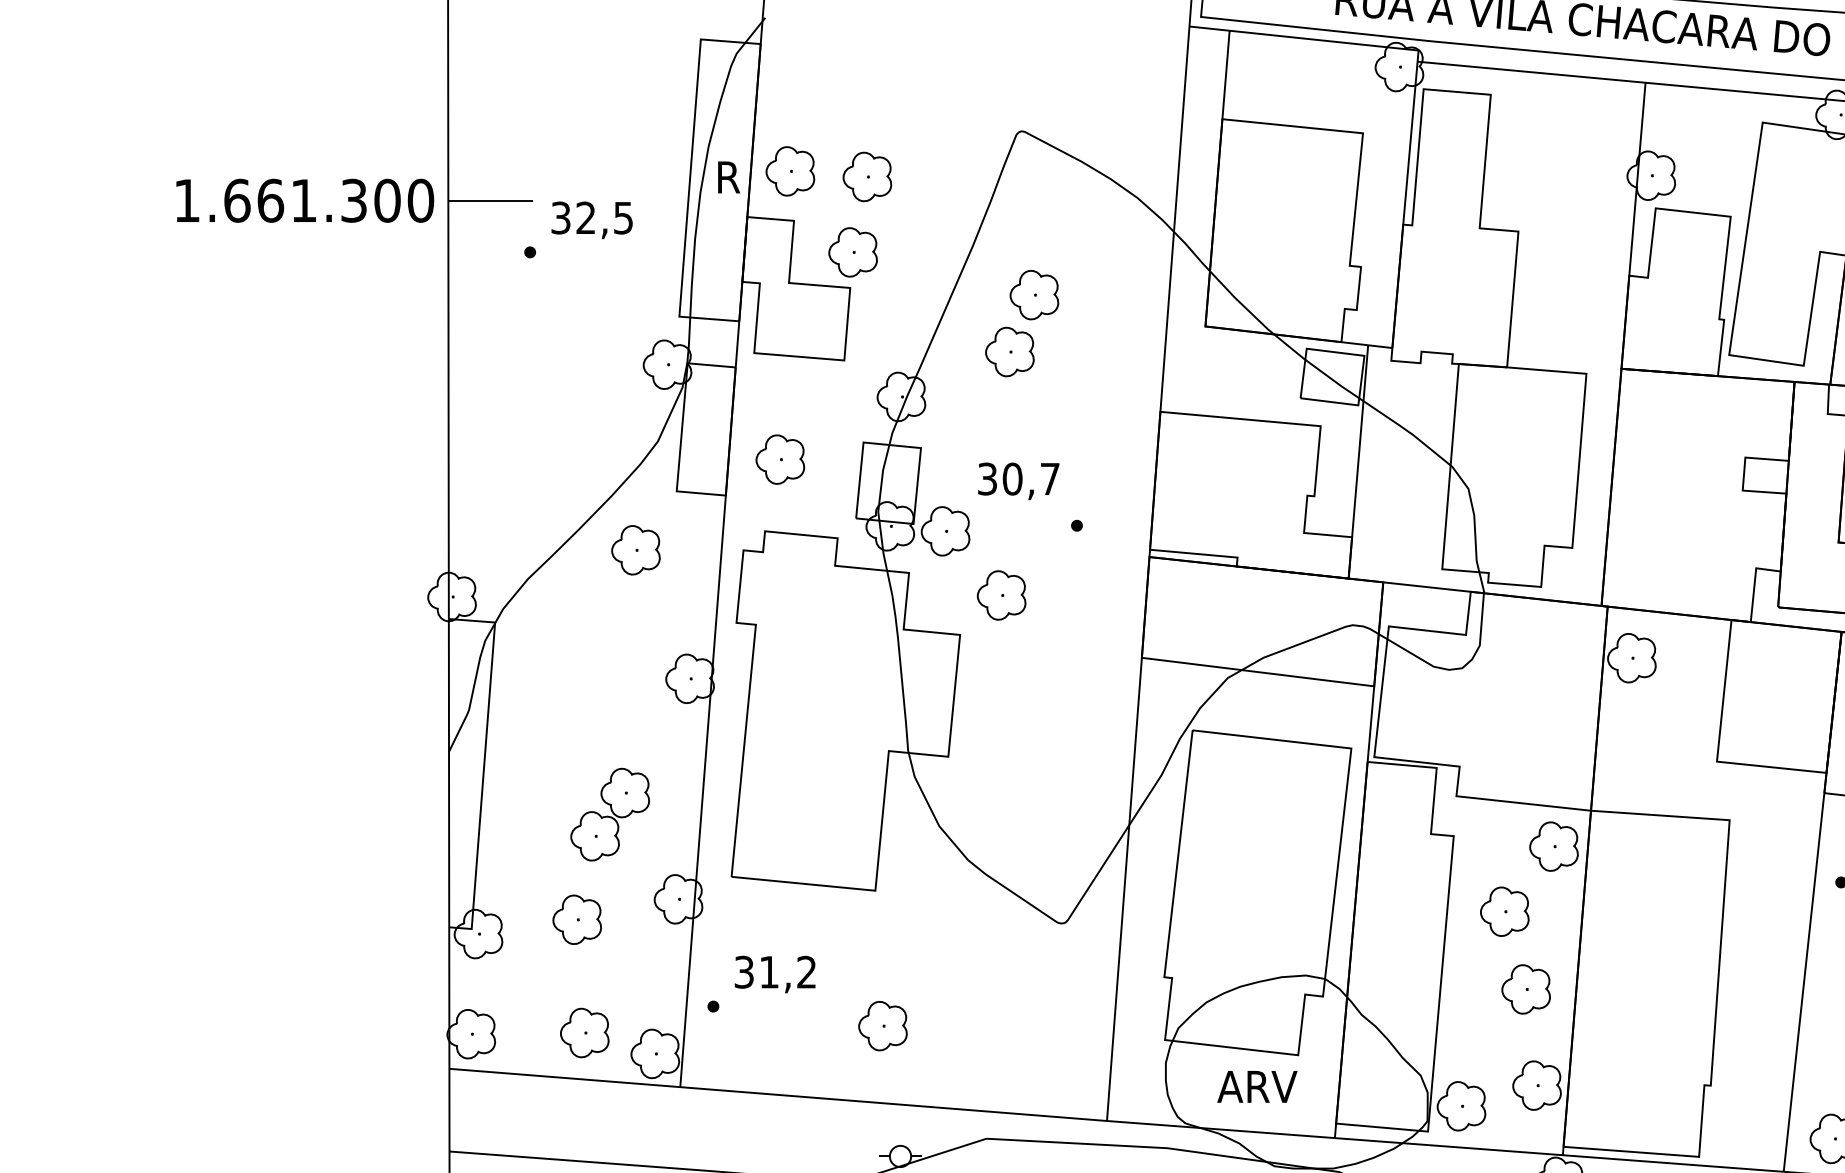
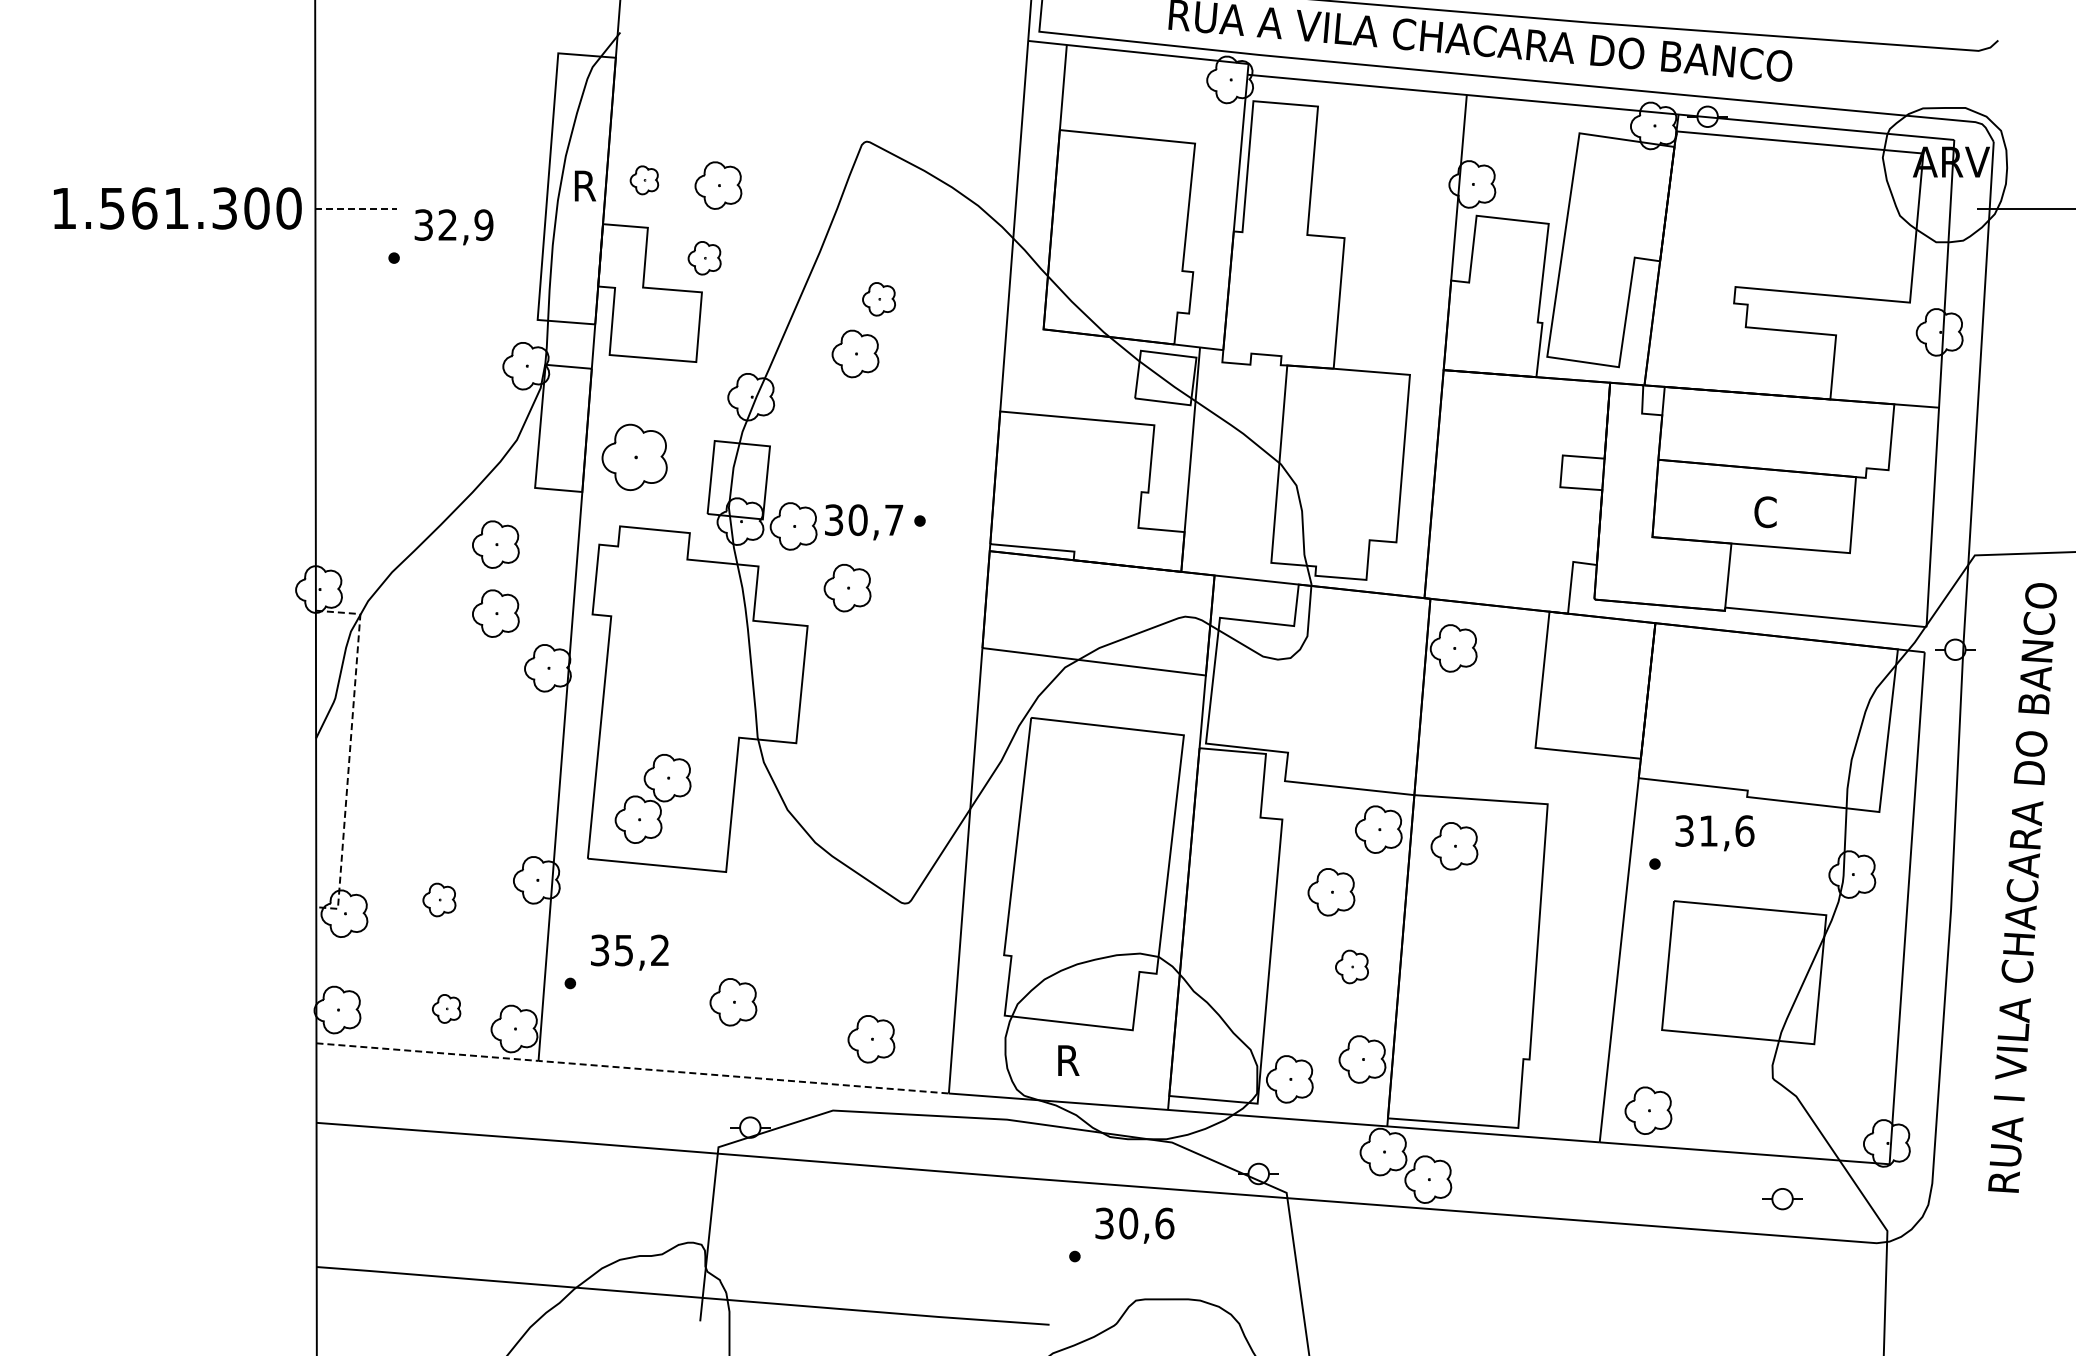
part: (790, 171) -> (644, 180), size x0.6
text: (237, 200) -> (112, 208), 1.661.300 -> 1.561.300
line: (491, 200) -> (356, 208), solid -> dashed
text: (623, 217) -> (483, 224), 32,5 -> 32,9
part: (852, 252) -> (704, 258), size x0.7
part: (1033, 295) -> (878, 299), size x0.7
part: (780, 459) -> (634, 457), size x1.4
text: (1019, 481) -> (864, 522), moved
part: (635, 621) -> (495, 613), added
line: (484, 764) -> (350, 750), solid -> dashed
part: (609, 814) -> (652, 798), moved
part: (1632, 864) -> (1454, 846), added
part: (577, 919) -> (439, 899), size x0.7
text: (768, 972) -> (623, 950), 31,2 -> 35,2
part: (1525, 988) -> (1351, 966), size x0.7
part: (584, 1032) -> (446, 1008), size x0.6
part: (1026, 1064) -> (871, 1039), added
text: (1257, 1086) -> (1093, 1060), ARV -> R
line: (778, 1095) -> (632, 1068), solid -> dashed

